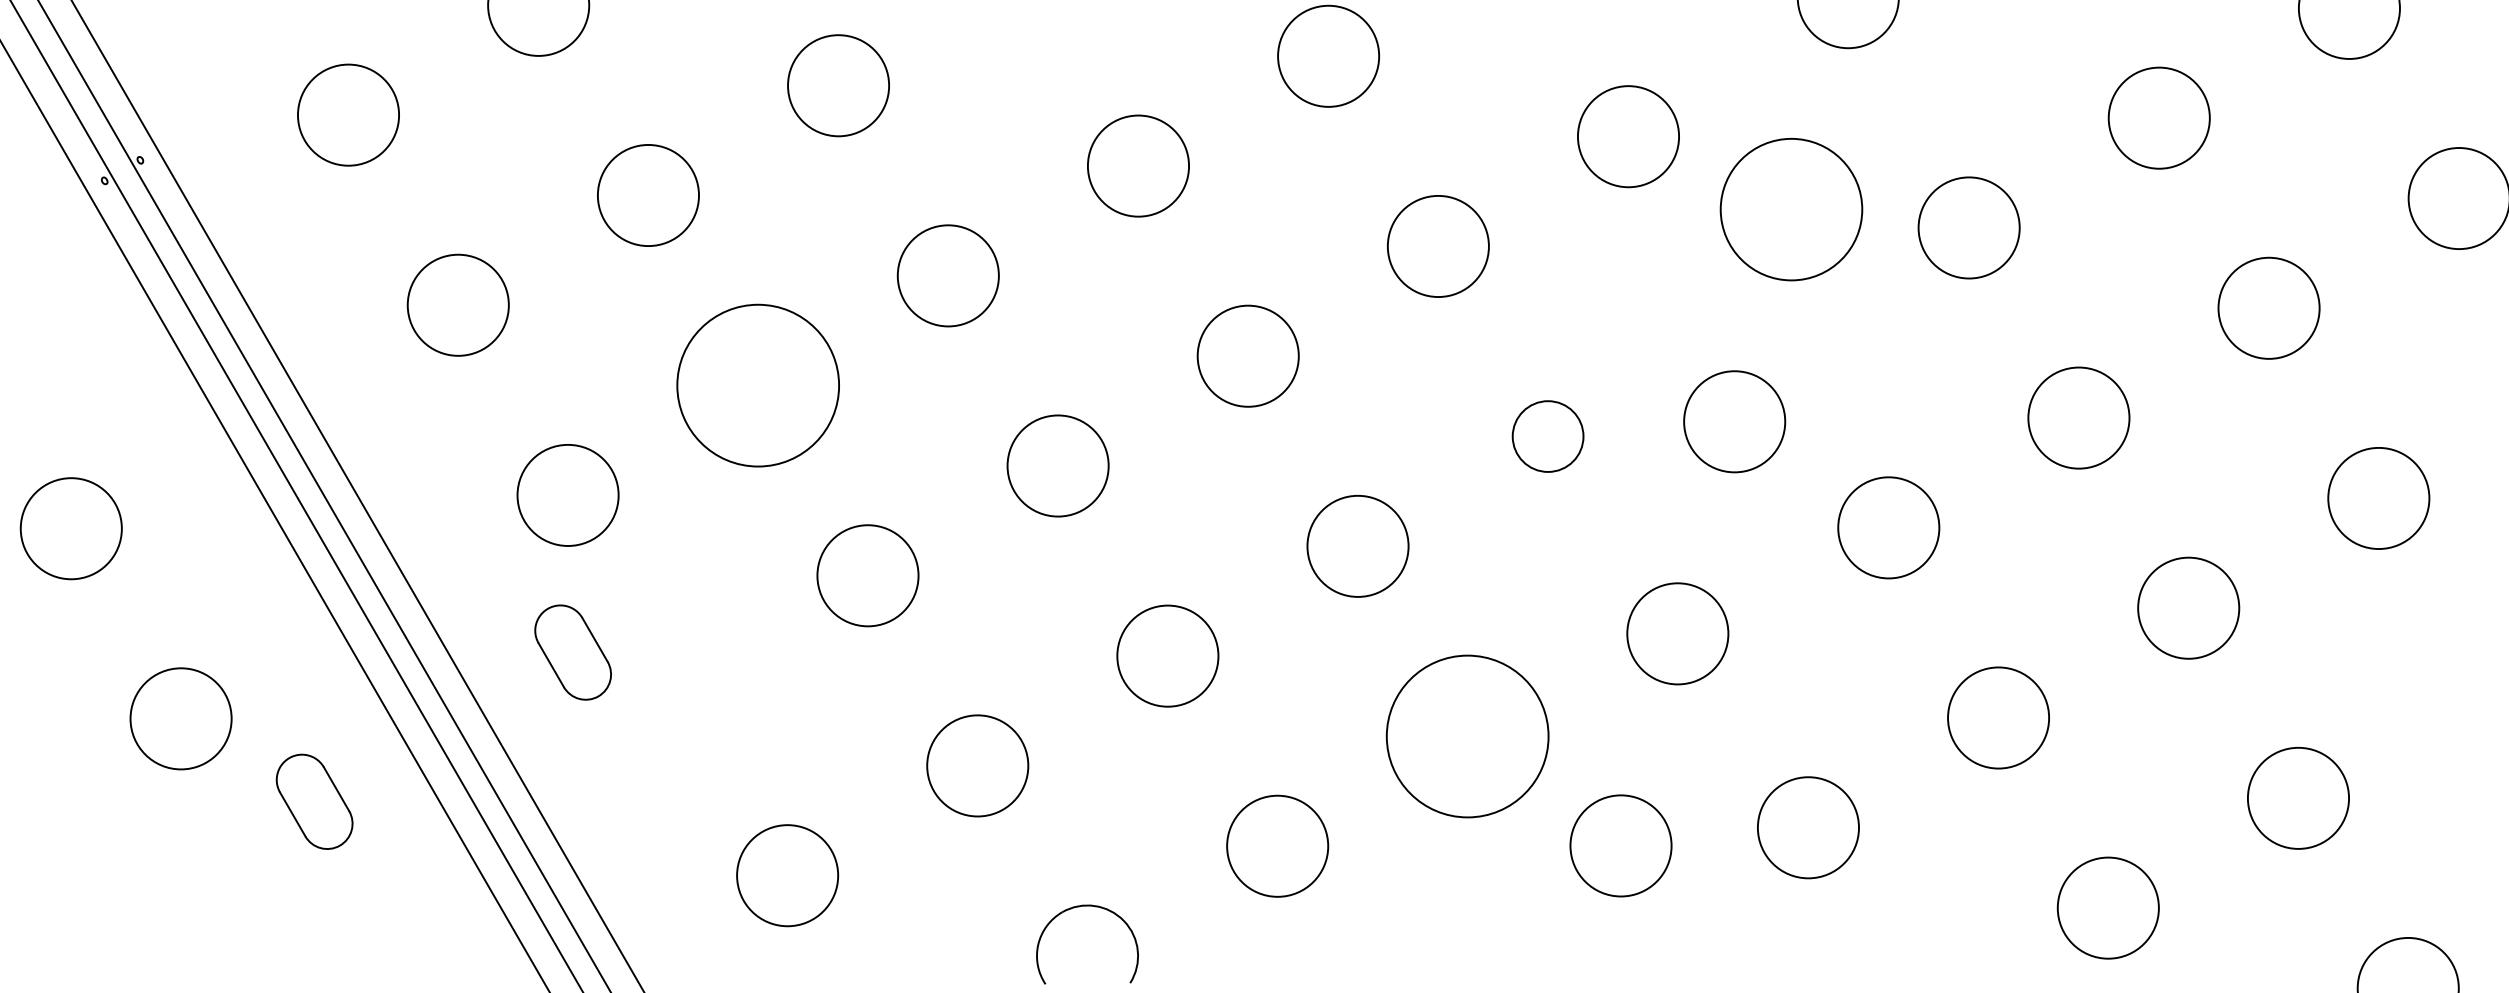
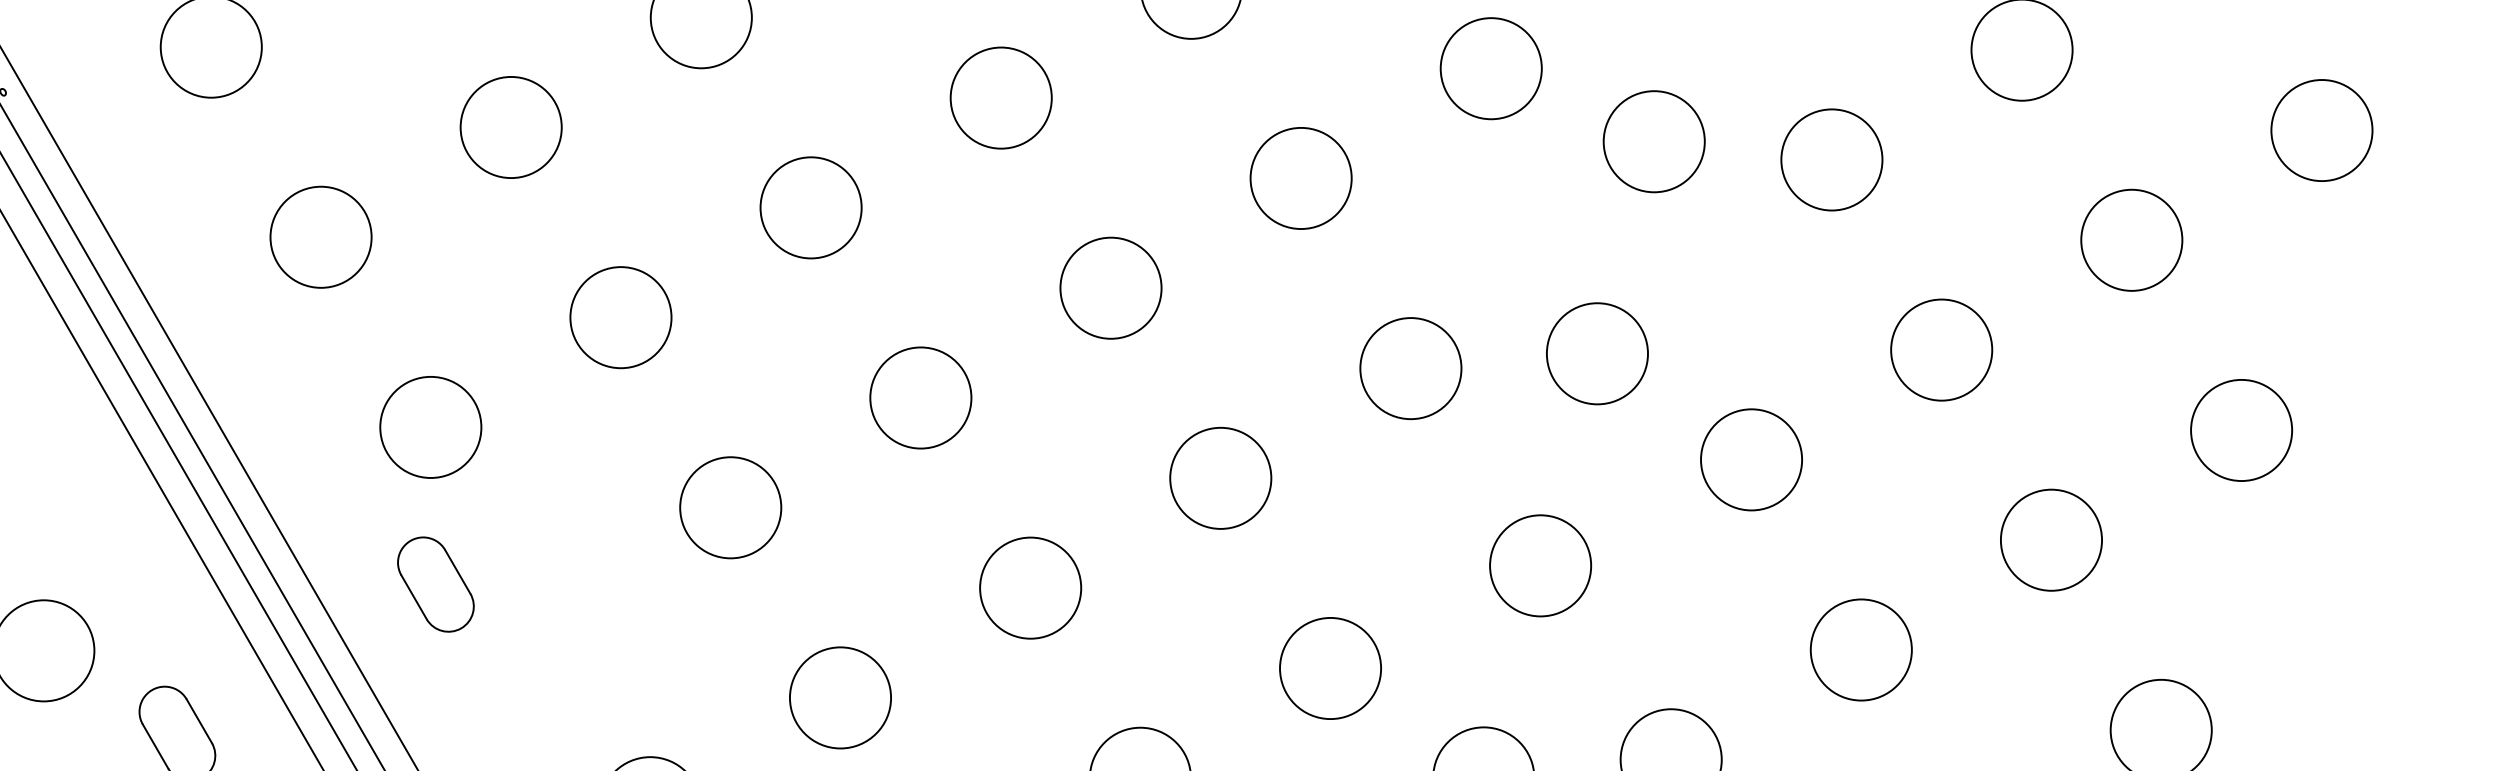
circle: (1791, 209) -> (1654, 141), size x0.71
circle: (757, 385) -> (620, 317), size x0.62
circle: (1547, 436) -> (1410, 368), size x1.43
circle: (1467, 736) -> (1330, 668), size x0.62

